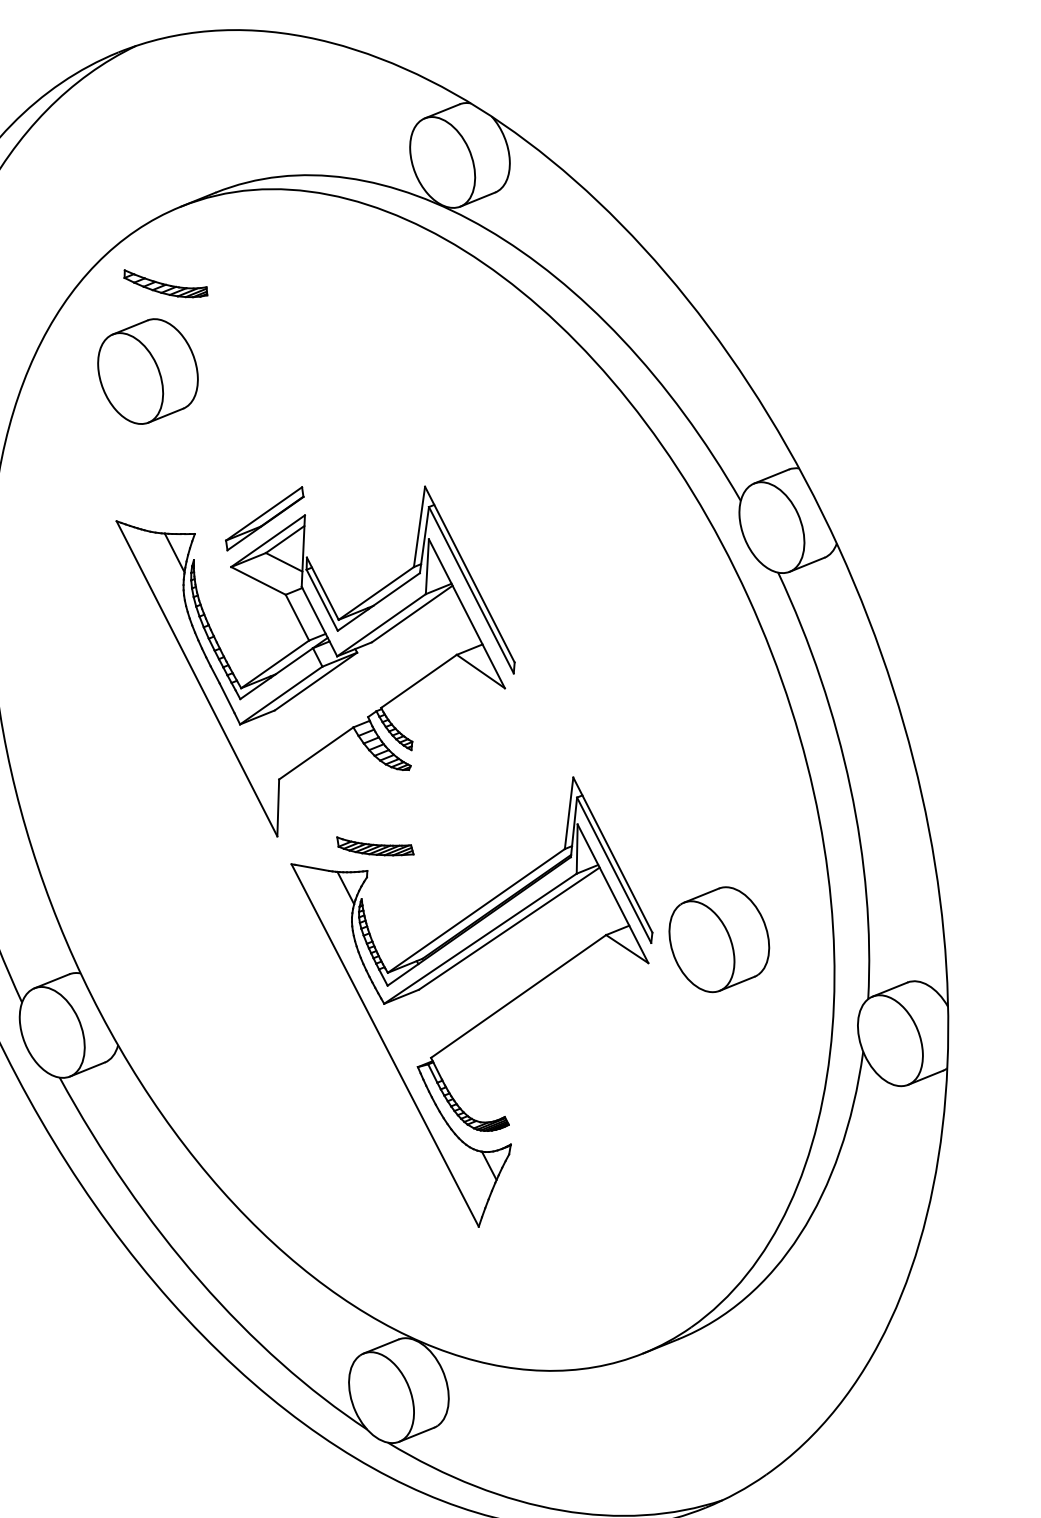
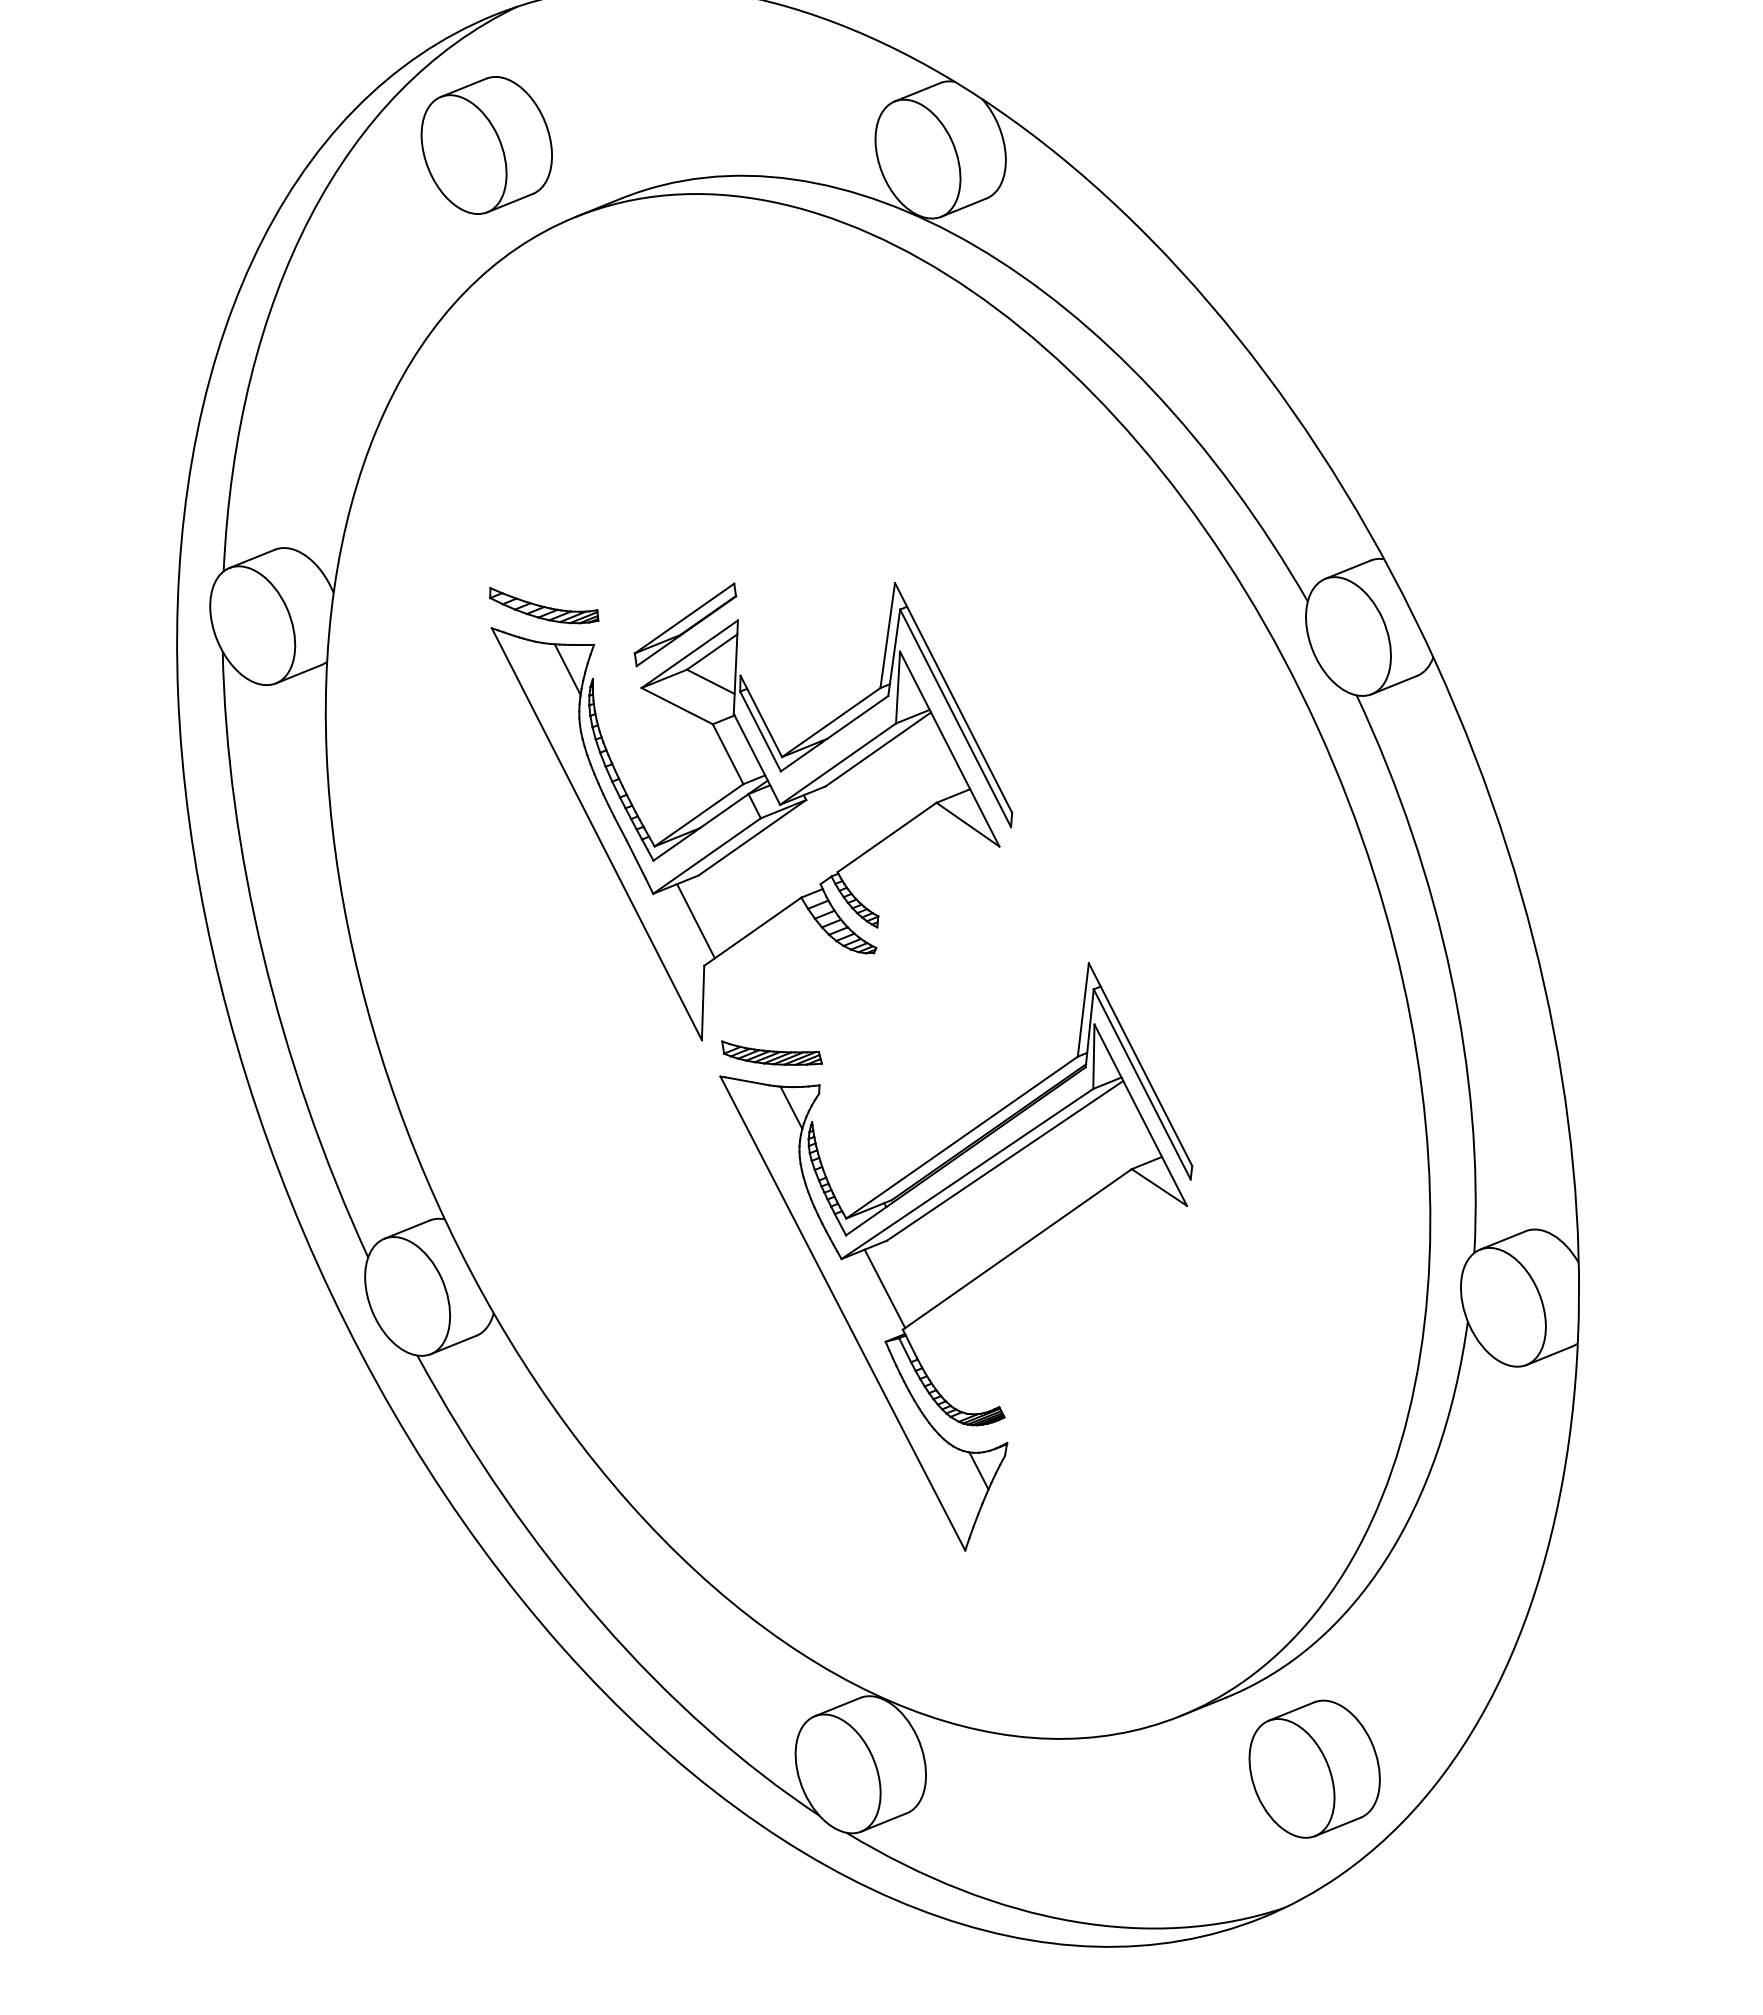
part: (166, 283) -> (544, 605), moved
part: (147, 371) -> (486, 145), moved
line: (272, 745) -> (695, 921), added
part: (374, 845) -> (771, 1052), moved
part: (719, 939) -> (1314, 1768), moved
line: (417, 1026) -> (884, 1288), added

